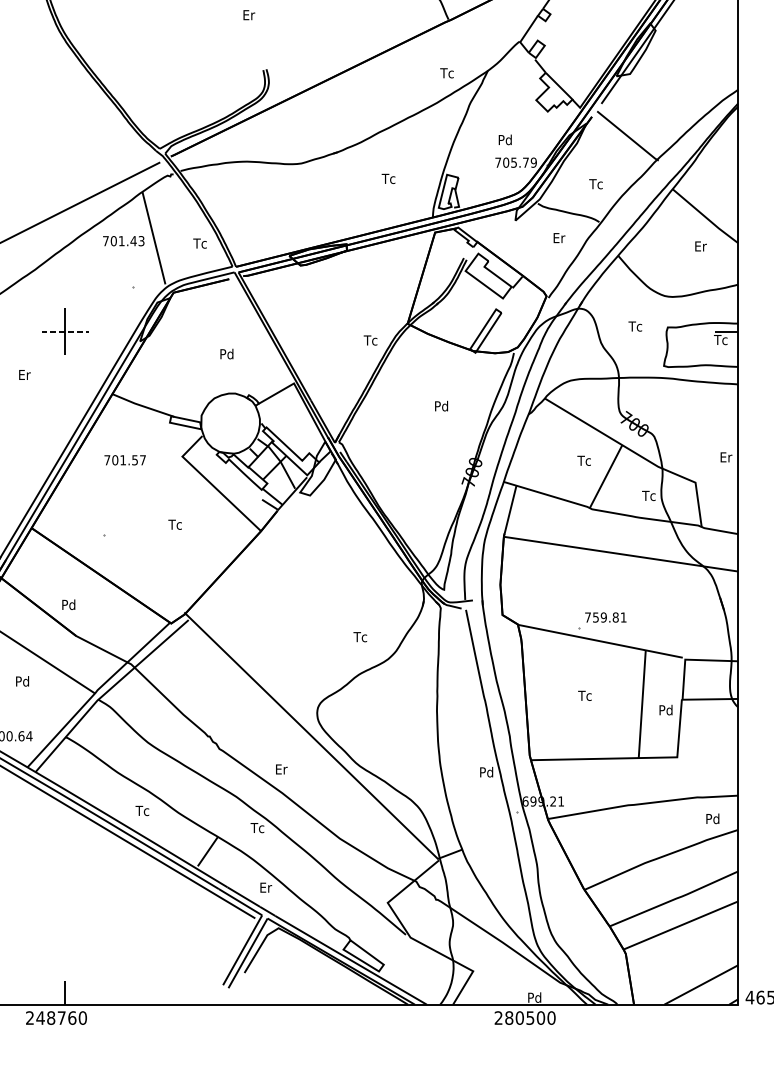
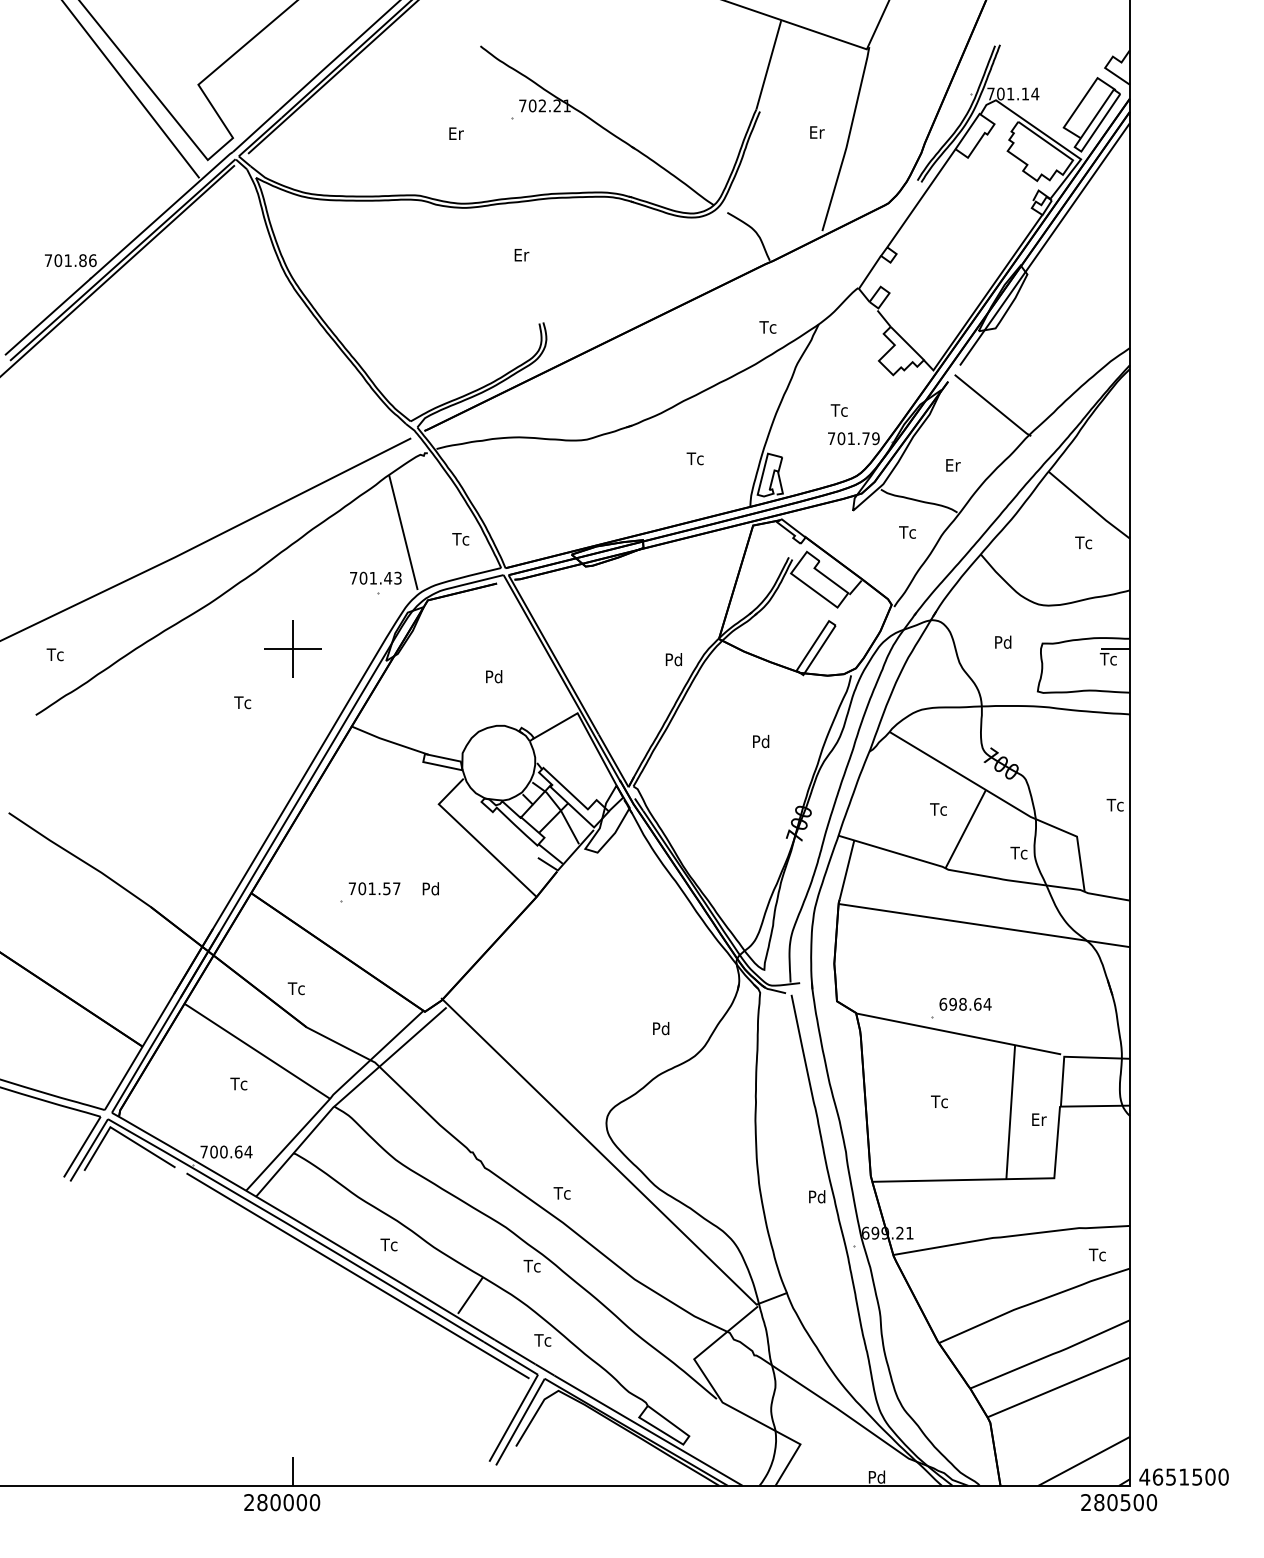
text: (504, 139) -> (839, 409), Pd -> Tc
text: (513, 162) -> (850, 438), 705.79 -> 701.79
text: (595, 184) -> (952, 465), Tc -> Er
text: (559, 238) -> (907, 532), Er -> Tc
text: (123, 240) -> (375, 577), moved
text: (700, 246) -> (1083, 542), Er -> Tc
text: (635, 325) -> (1002, 641), Tc -> Pd
line: (65, 331) -> (293, 648), dashed -> solid
text: (371, 340) -> (673, 659), Tc -> Pd
text: (24, 374) -> (242, 702), Er -> Tc
text: (725, 456) -> (1114, 804), Er -> Tc
text: (125, 460) -> (374, 888), moved
text: (174, 524) -> (429, 888), Tc -> Pd
text: (68, 604) -> (296, 988), Pd -> Tc
text: (605, 617) -> (965, 1004), 759.81 -> 698.64
text: (360, 636) -> (660, 1028), Tc -> Pd
text: (22, 681) -> (239, 1083), Pd -> Tc
text: (666, 710) -> (1040, 1119), Pd -> Er
text: (281, 769) -> (561, 1193), Er -> Tc
text: (712, 818) -> (1097, 1254), Pd -> Tc
text: (265, 887) -> (542, 1340), Er -> Tc
text: (56, 1018) -> (282, 1502), 248760 -> 280000
text: (525, 1018) -> (1119, 1502), moved

